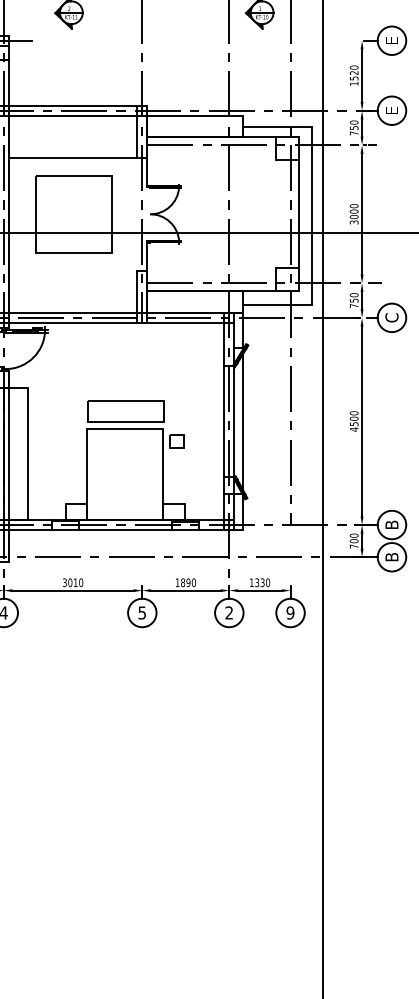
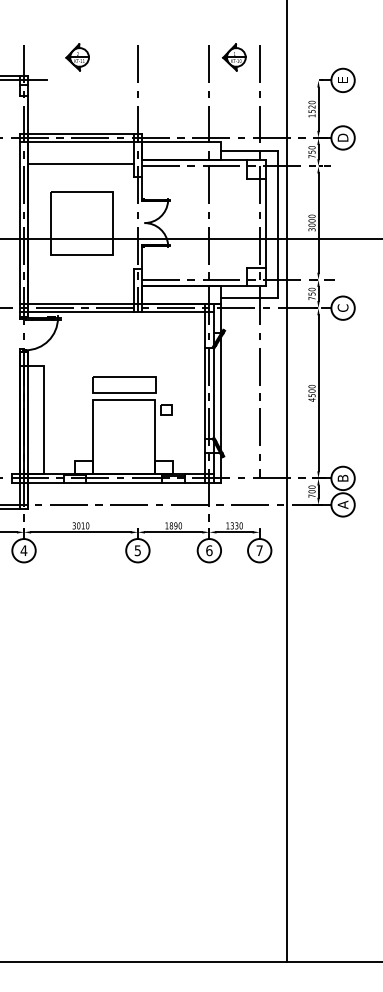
text: (391, 110) -> (342, 137), E -> D
line: (72, 158) -> (80, 164), moved
text: (391, 556) -> (342, 504), B -> A
text: (229, 612) -> (209, 550), 2 -> 6
text: (290, 612) -> (259, 550), 9 -> 7

